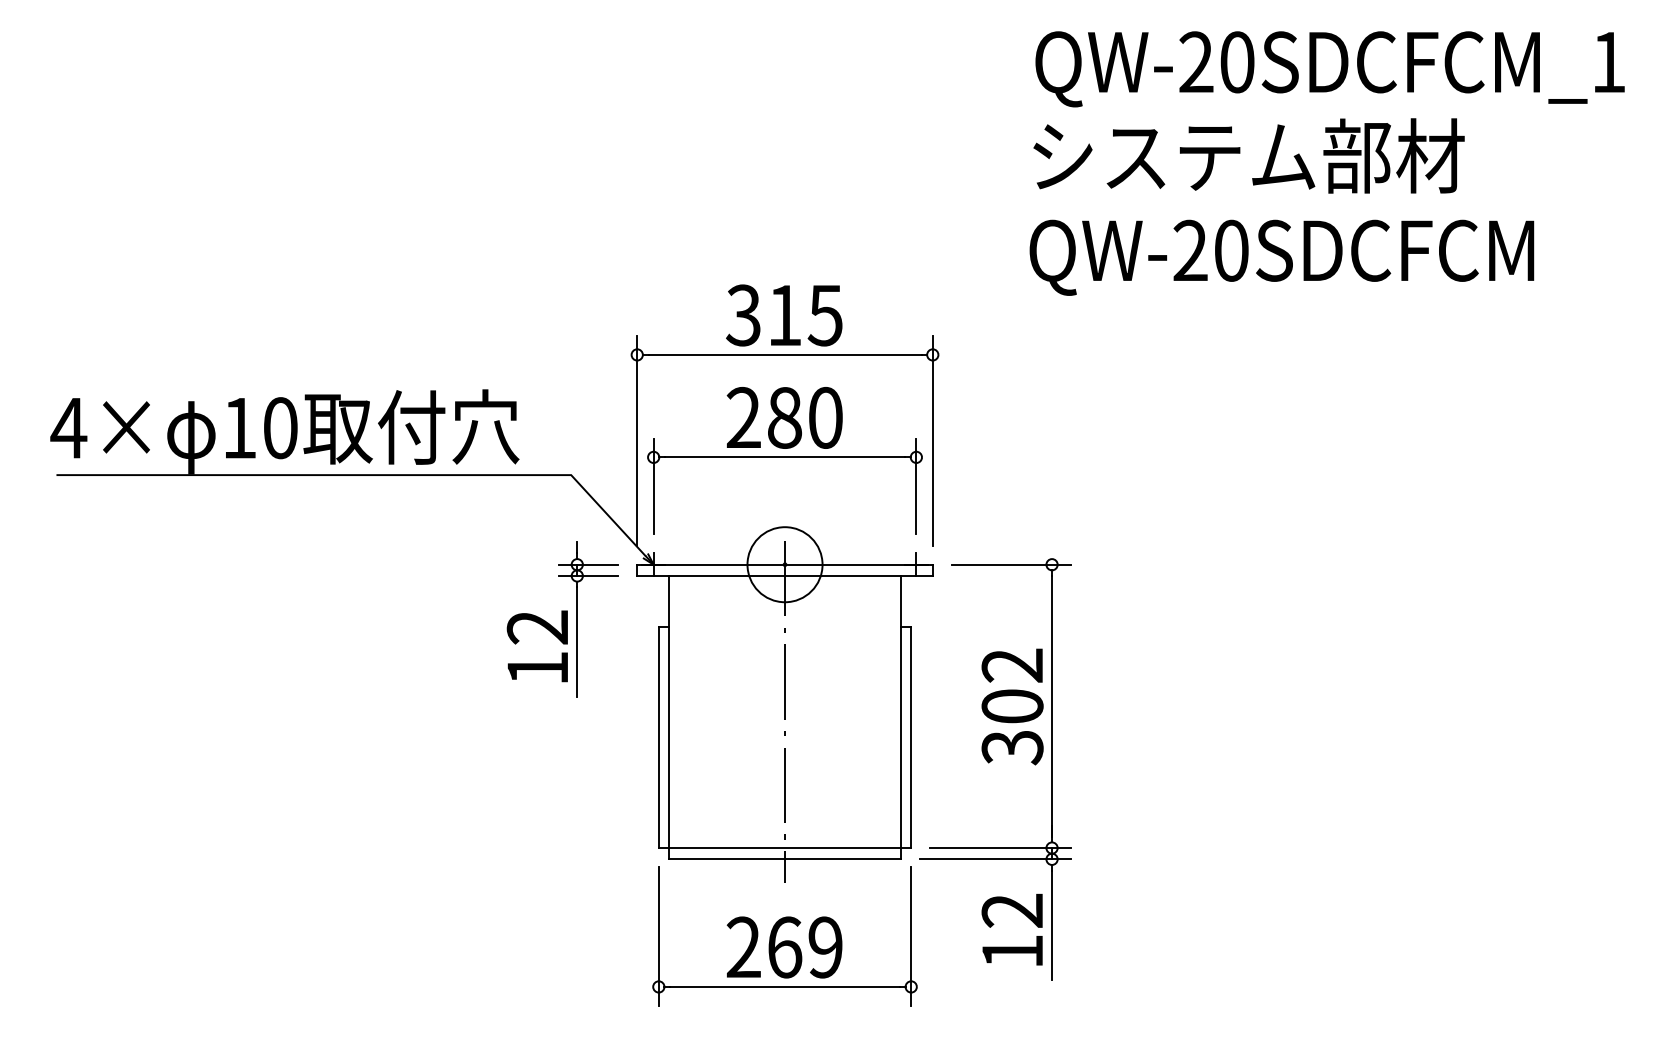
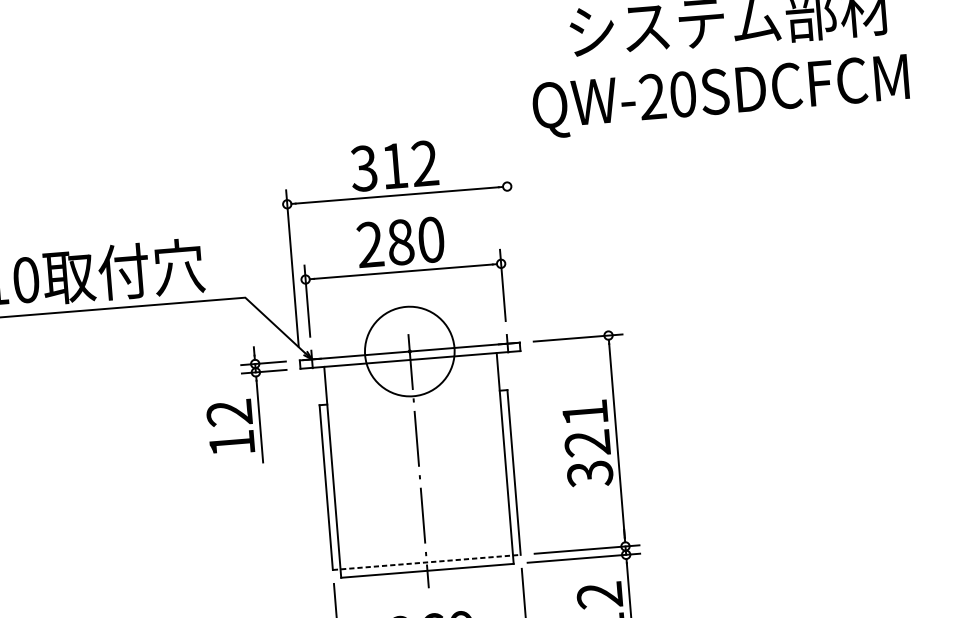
text: (1281, 257) -> (720, 96), moved
text: (824, 315) -> (424, 163), 315 -> 312
line: (932, 440) -> (512, 250), removed
circle: (784, 564) -> (409, 351), size x1.6
text: (1012, 685) -> (586, 427), 302 -> 321
line: (785, 848) -> (427, 562), solid -> dashed

